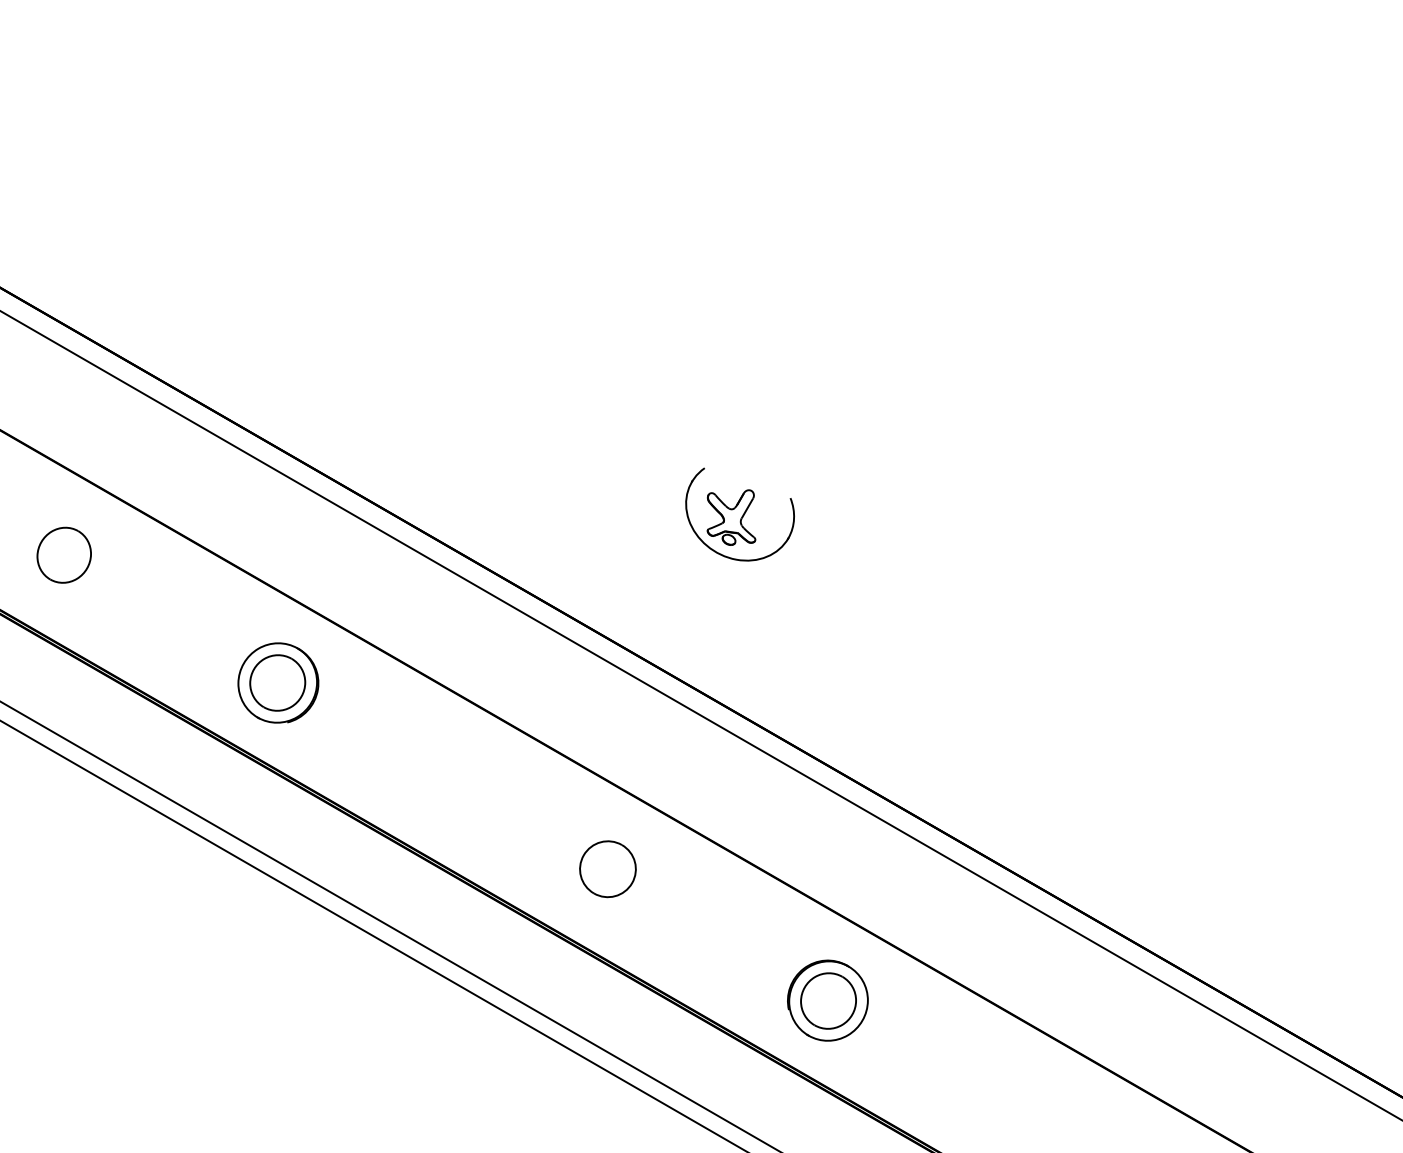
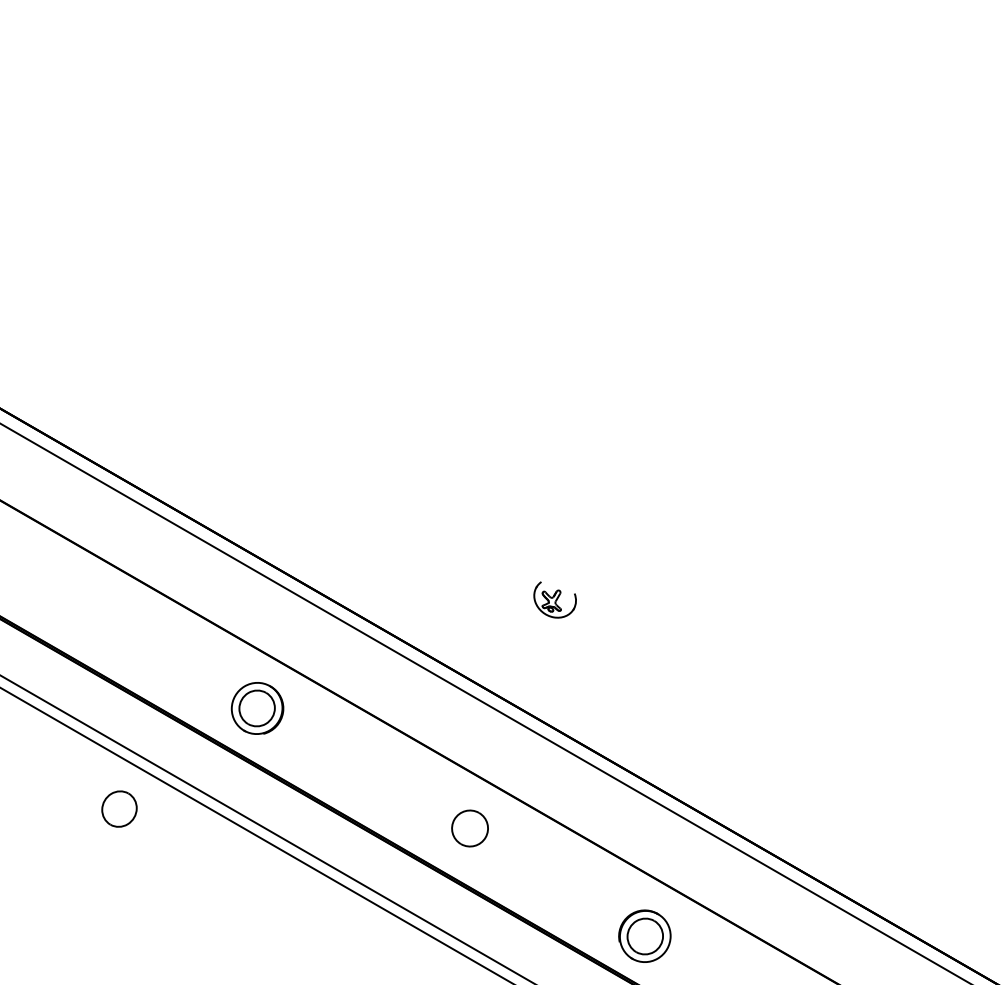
part: (738, 514) -> (554, 599), size x0.6
part: (64, 554) -> (119, 808), moved
part: (827, 999) -> (644, 935), moved

